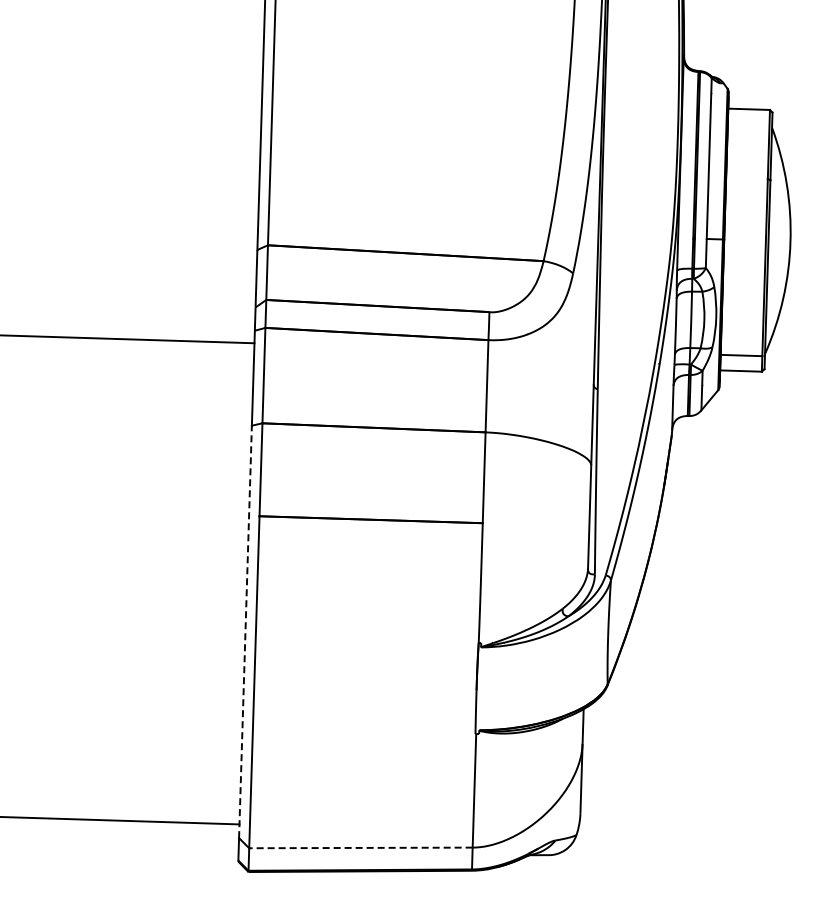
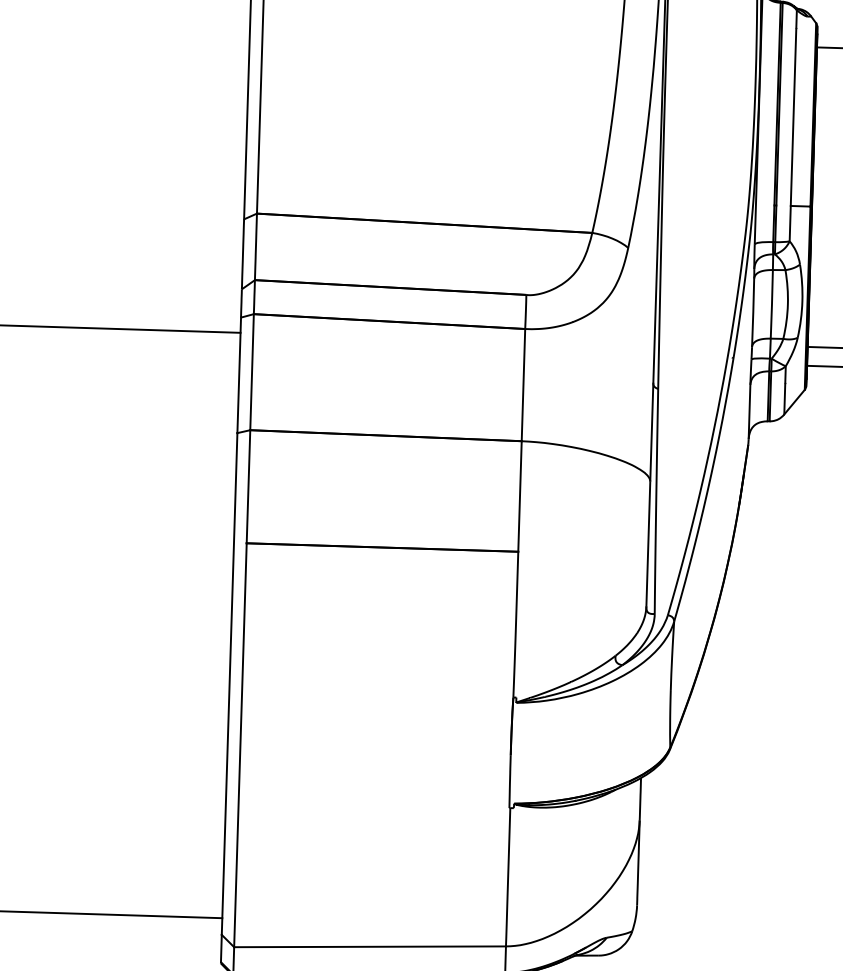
line: (245, 631) -> (229, 683), dashed -> solid
line: (360, 847) -> (369, 946), dashed -> solid

